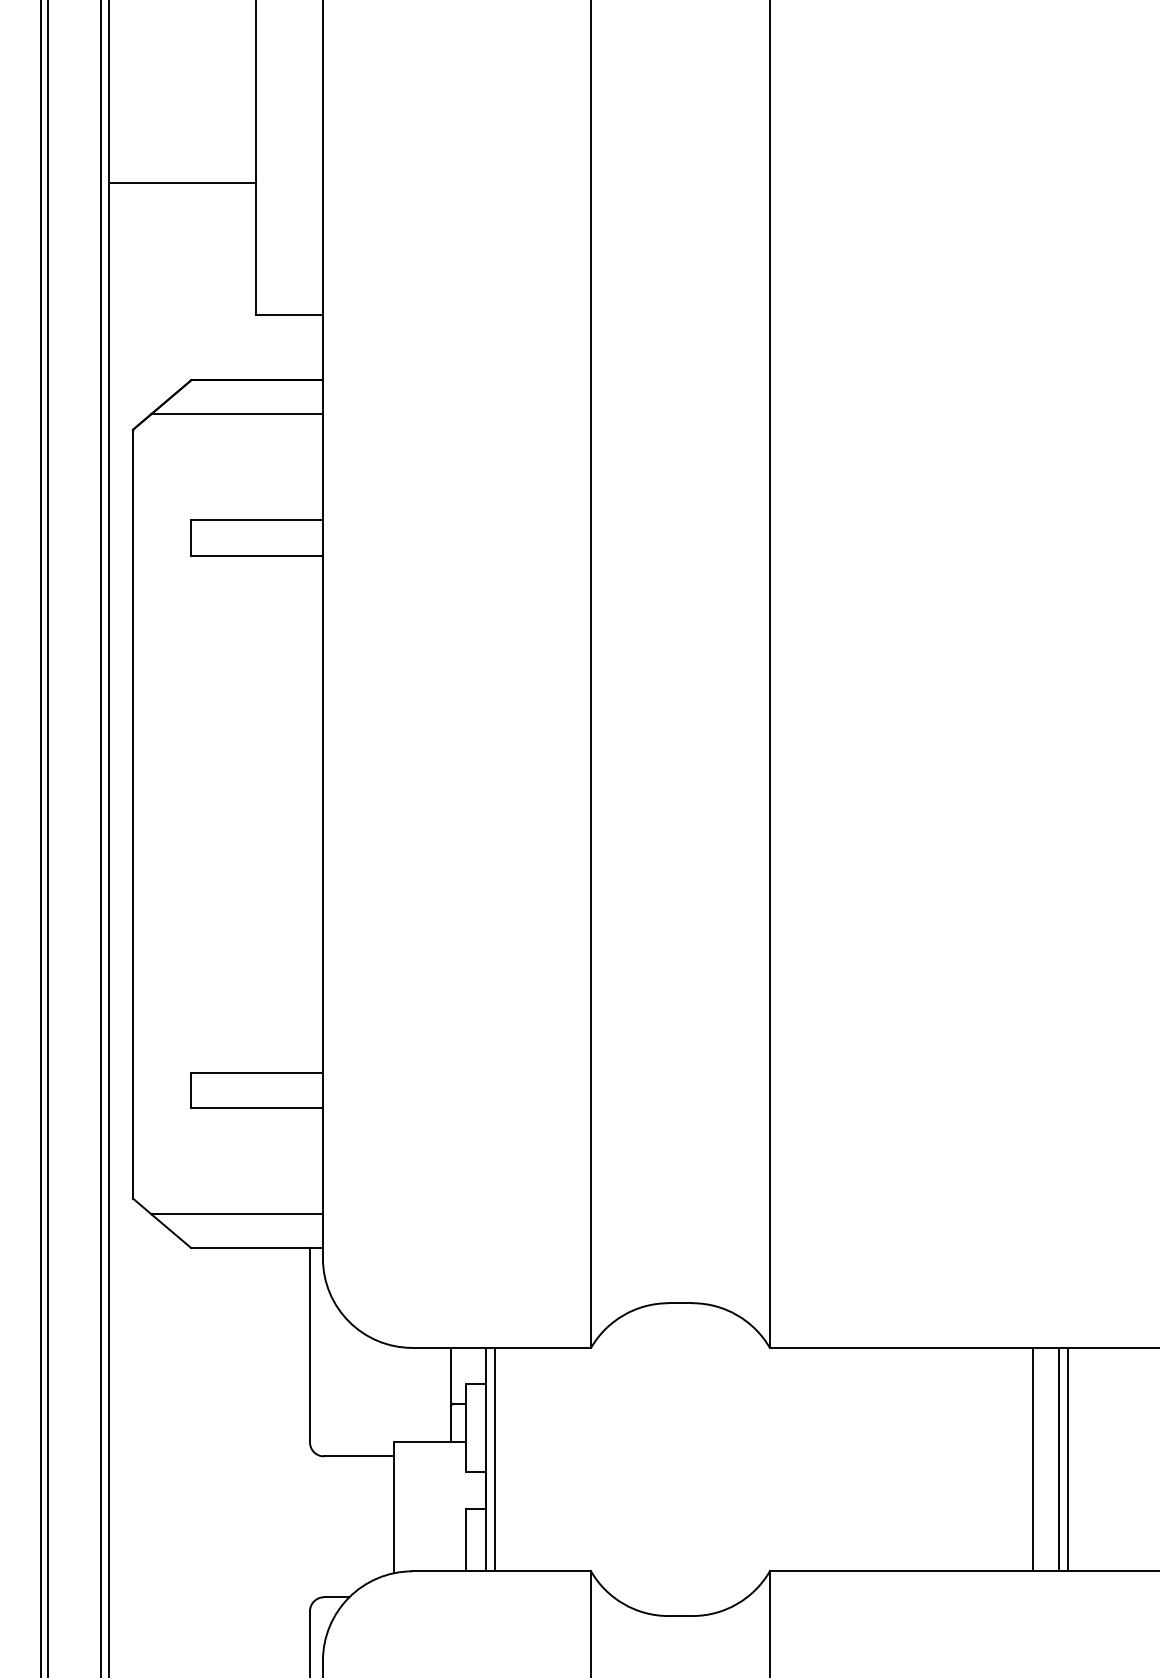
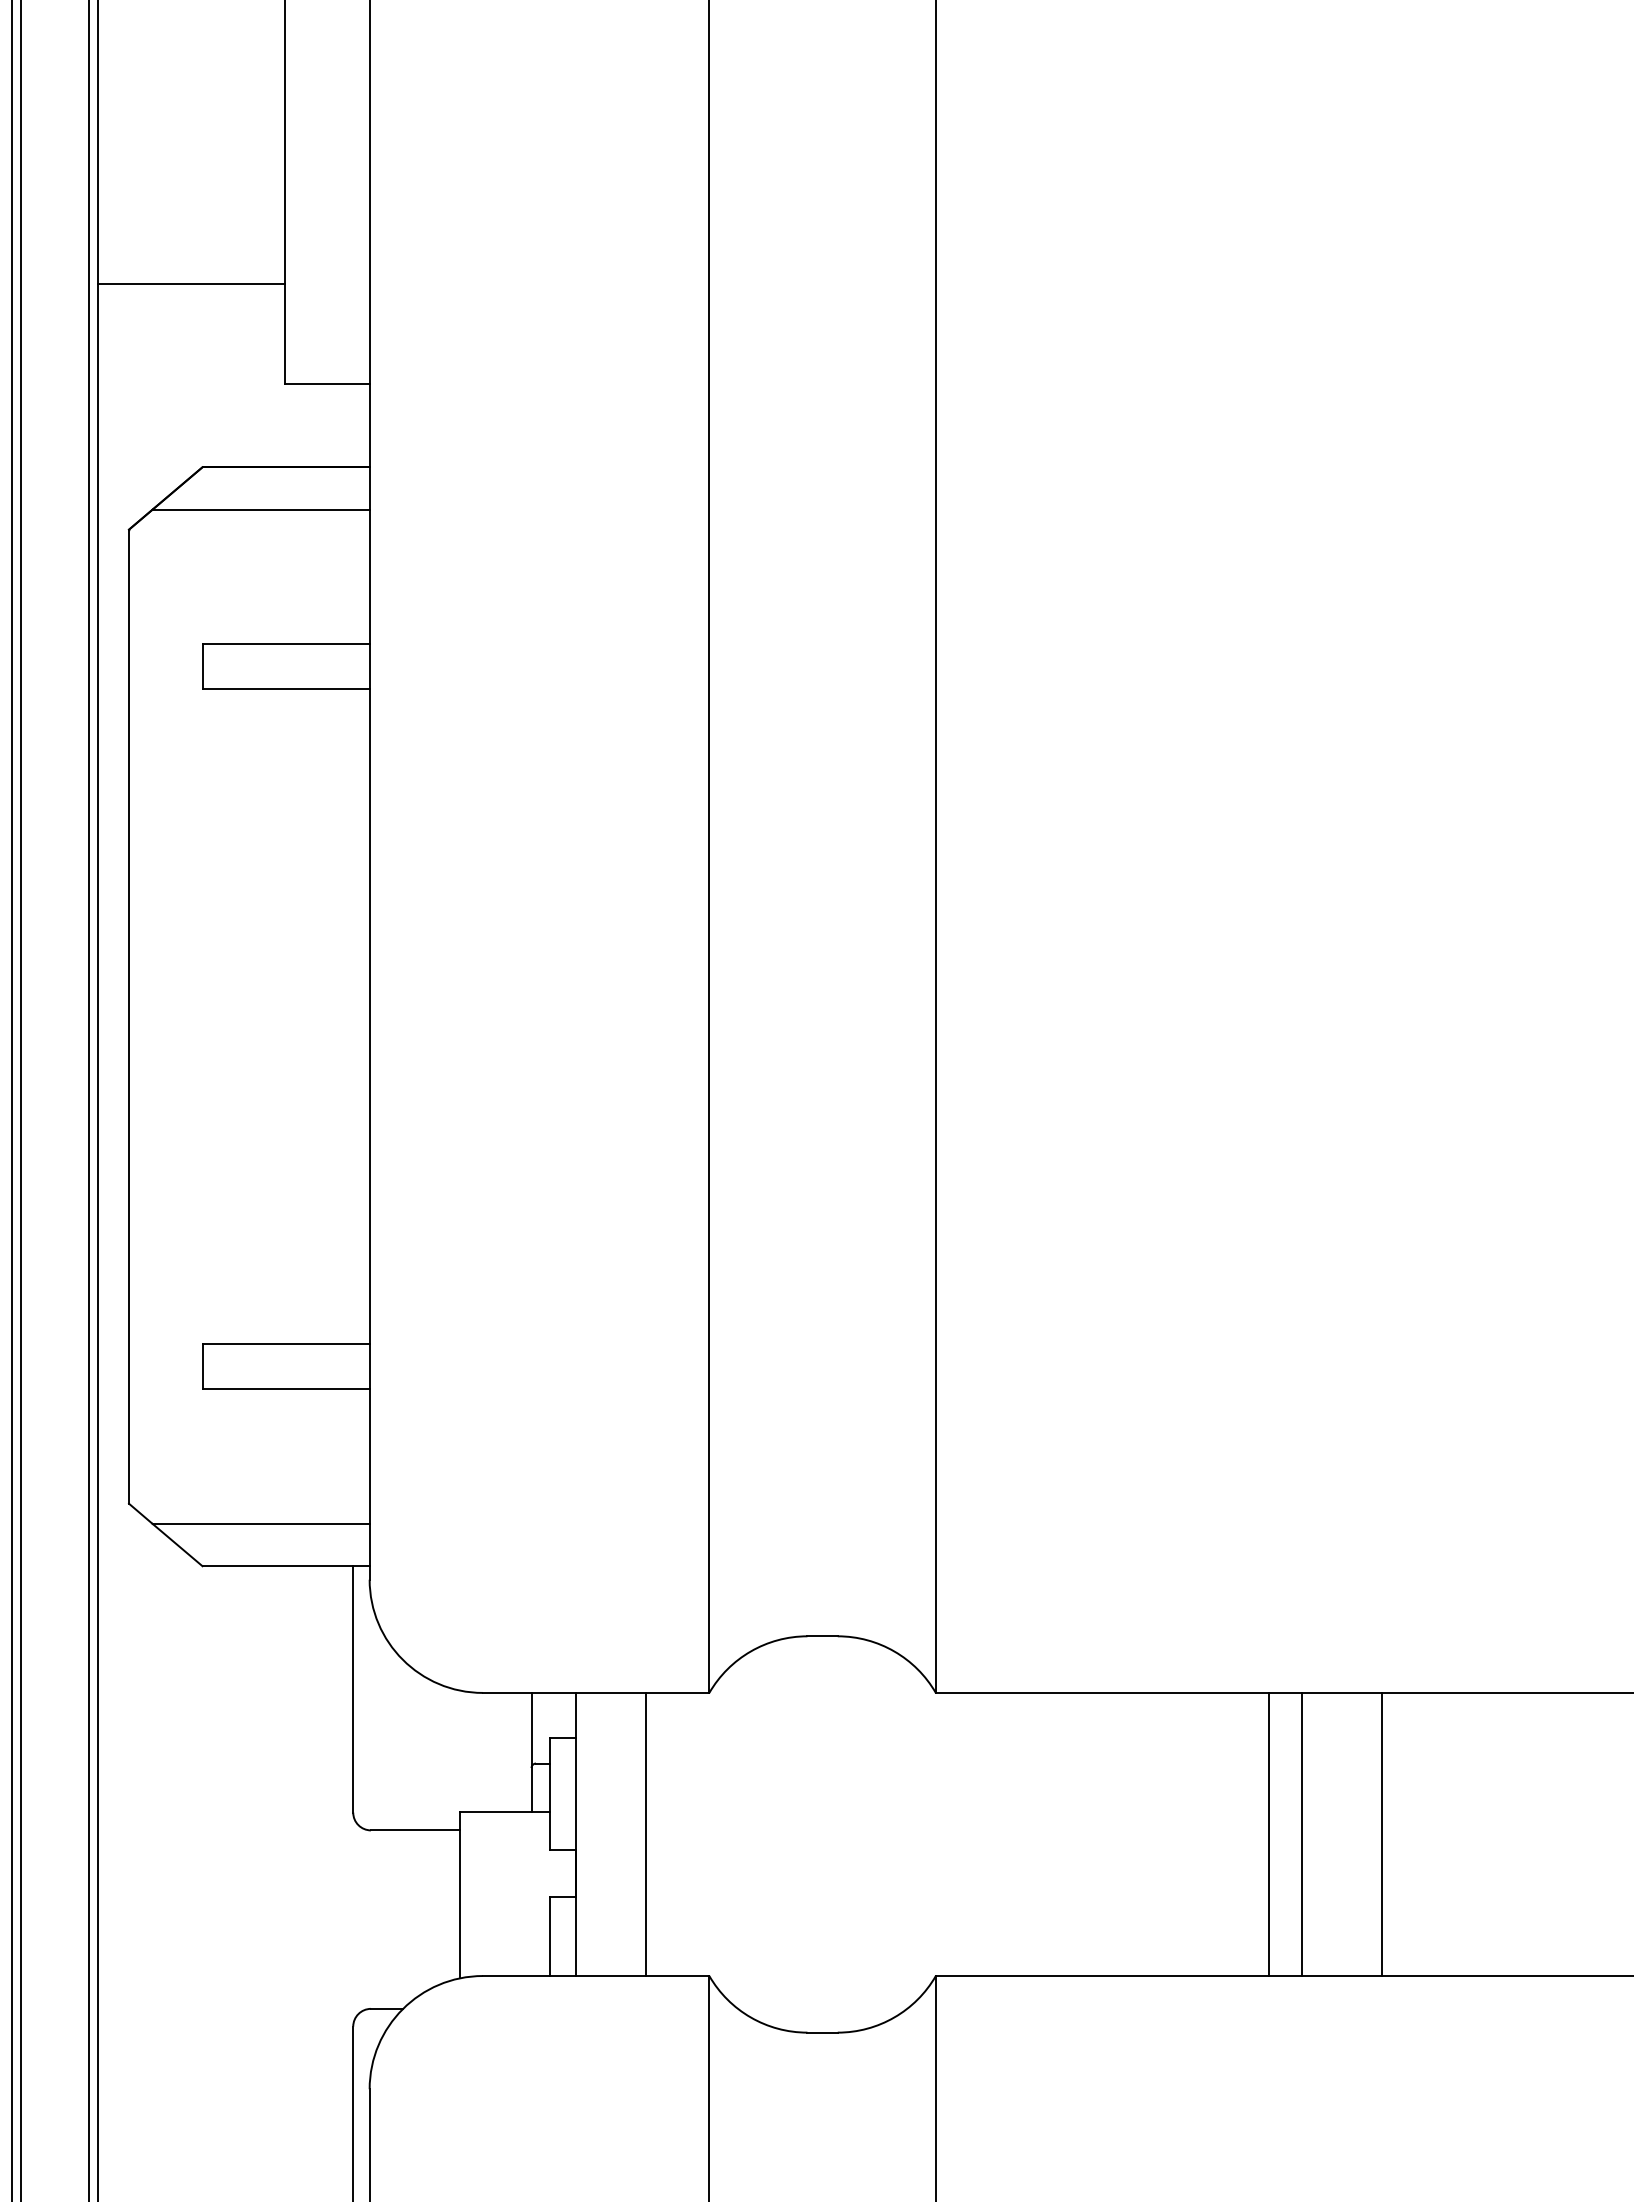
line: (182, 183) -> (191, 284), moved
line: (494, 1459) -> (646, 1834), moved
line: (1067, 1459) -> (1381, 1834), moved

